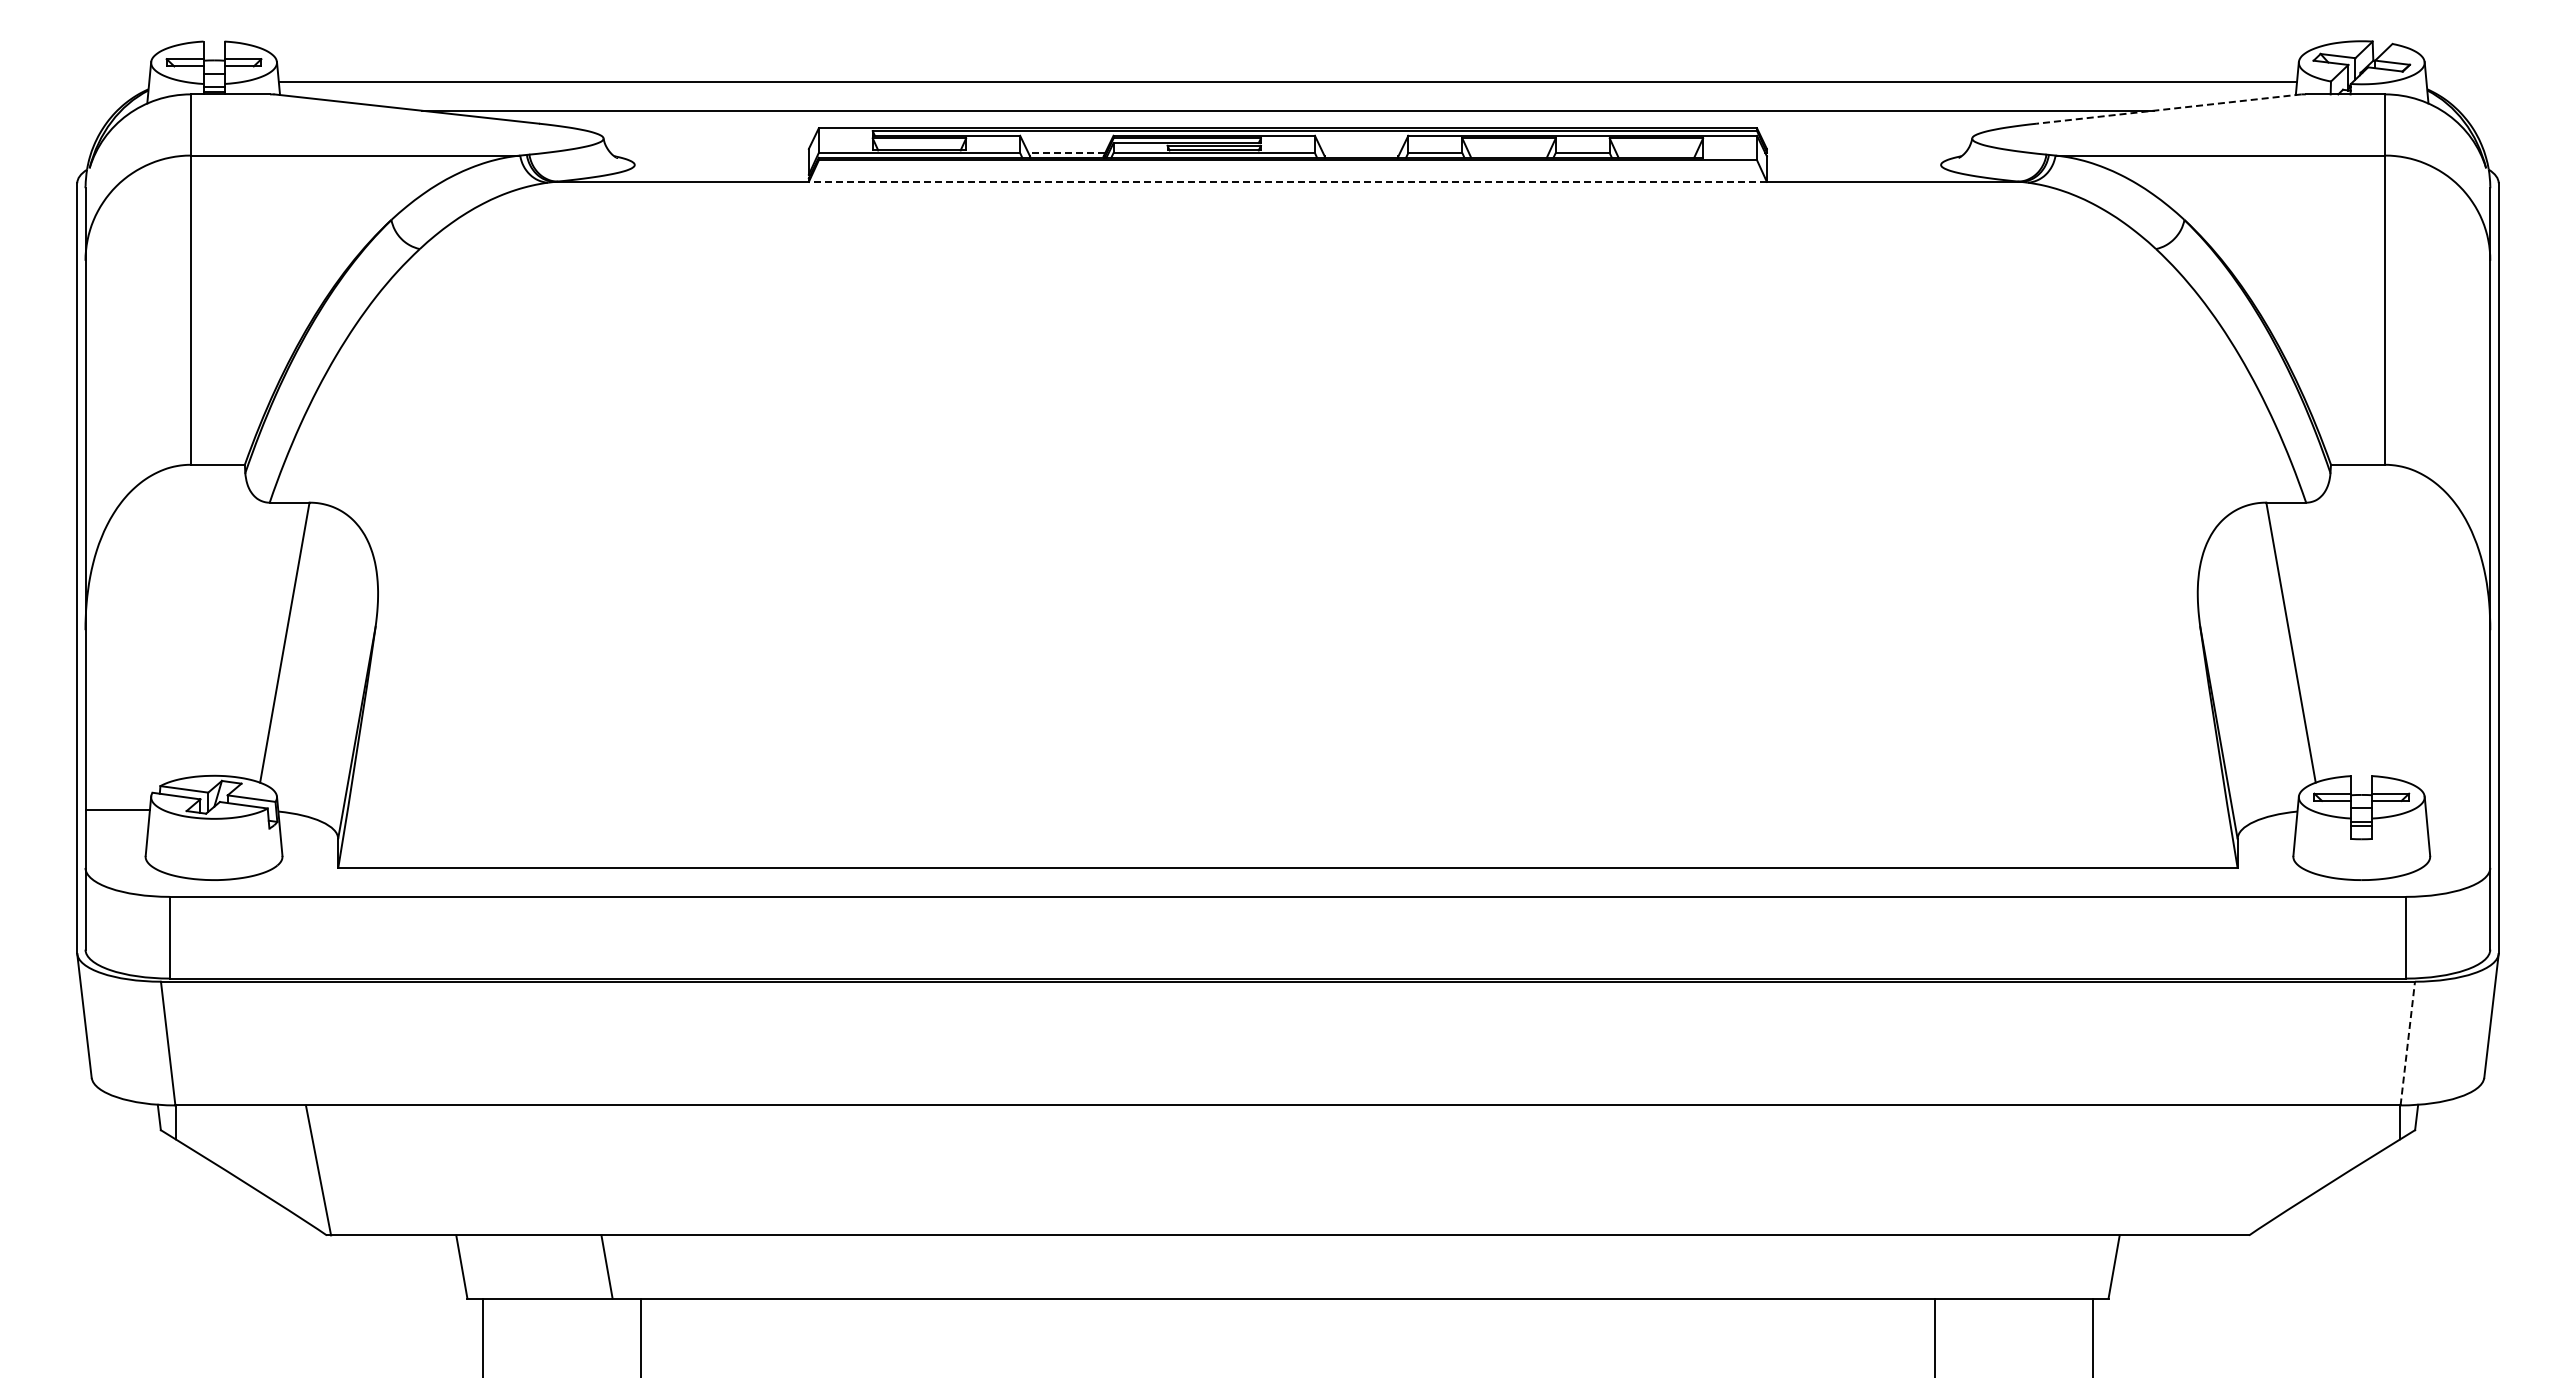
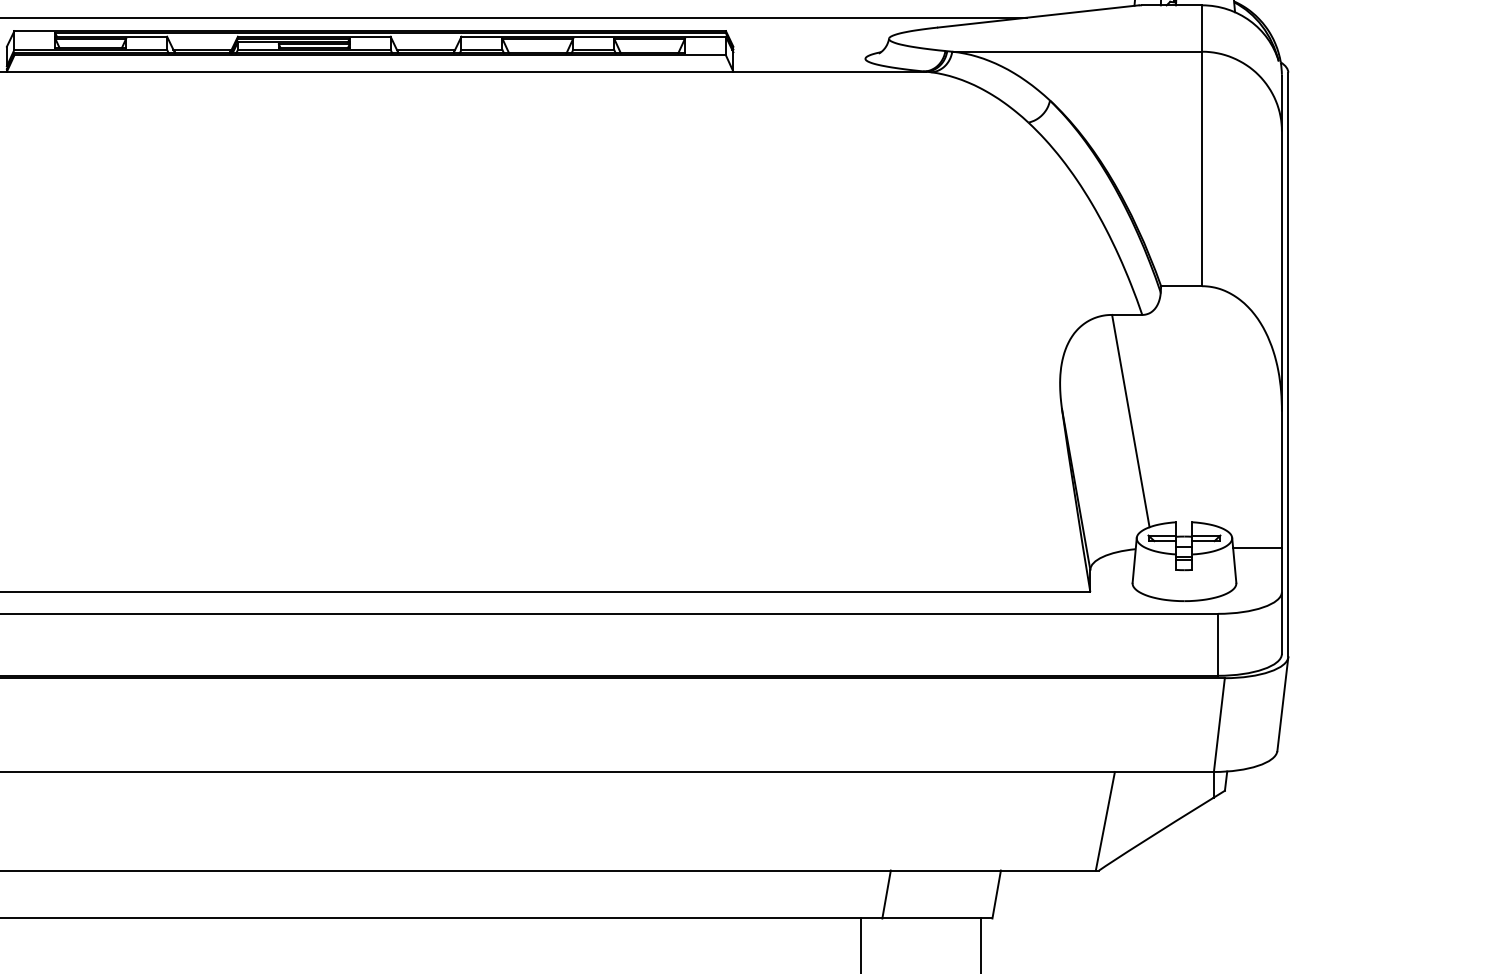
line: (2168, 109) -> (1037, 16), dashed -> solid
line: (1066, 152) -> (202, 49), dashed -> solid
line: (1361, 152) -> (425, 49), added
line: (1287, 181) -> (369, 71), dashed -> solid
line: (2457, 810) -> (1257, 548), added
line: (2407, 1043) -> (1219, 725), dashed -> solid
line: (2257, 1170) -> (1105, 821), added
line: (1968, 1266) -> (886, 894), added

